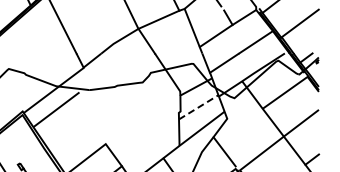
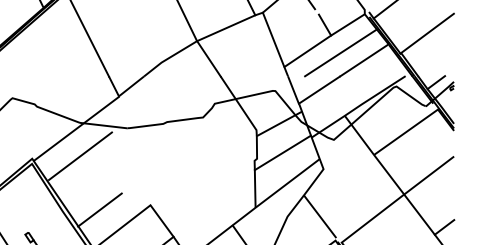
line: (239, 36) -> (340, 51), added
line: (199, 107) -> (284, 153), dashed -> solid
line: (69, 147) -> (98, 210), added

